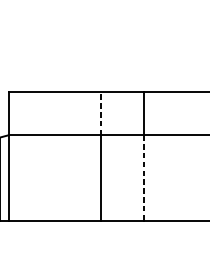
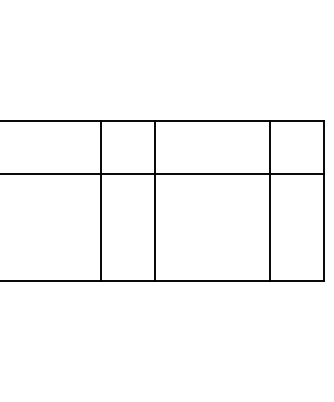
line: (101, 113) -> (101, 147), dashed -> solid
line: (143, 177) -> (154, 227), dashed -> solid

